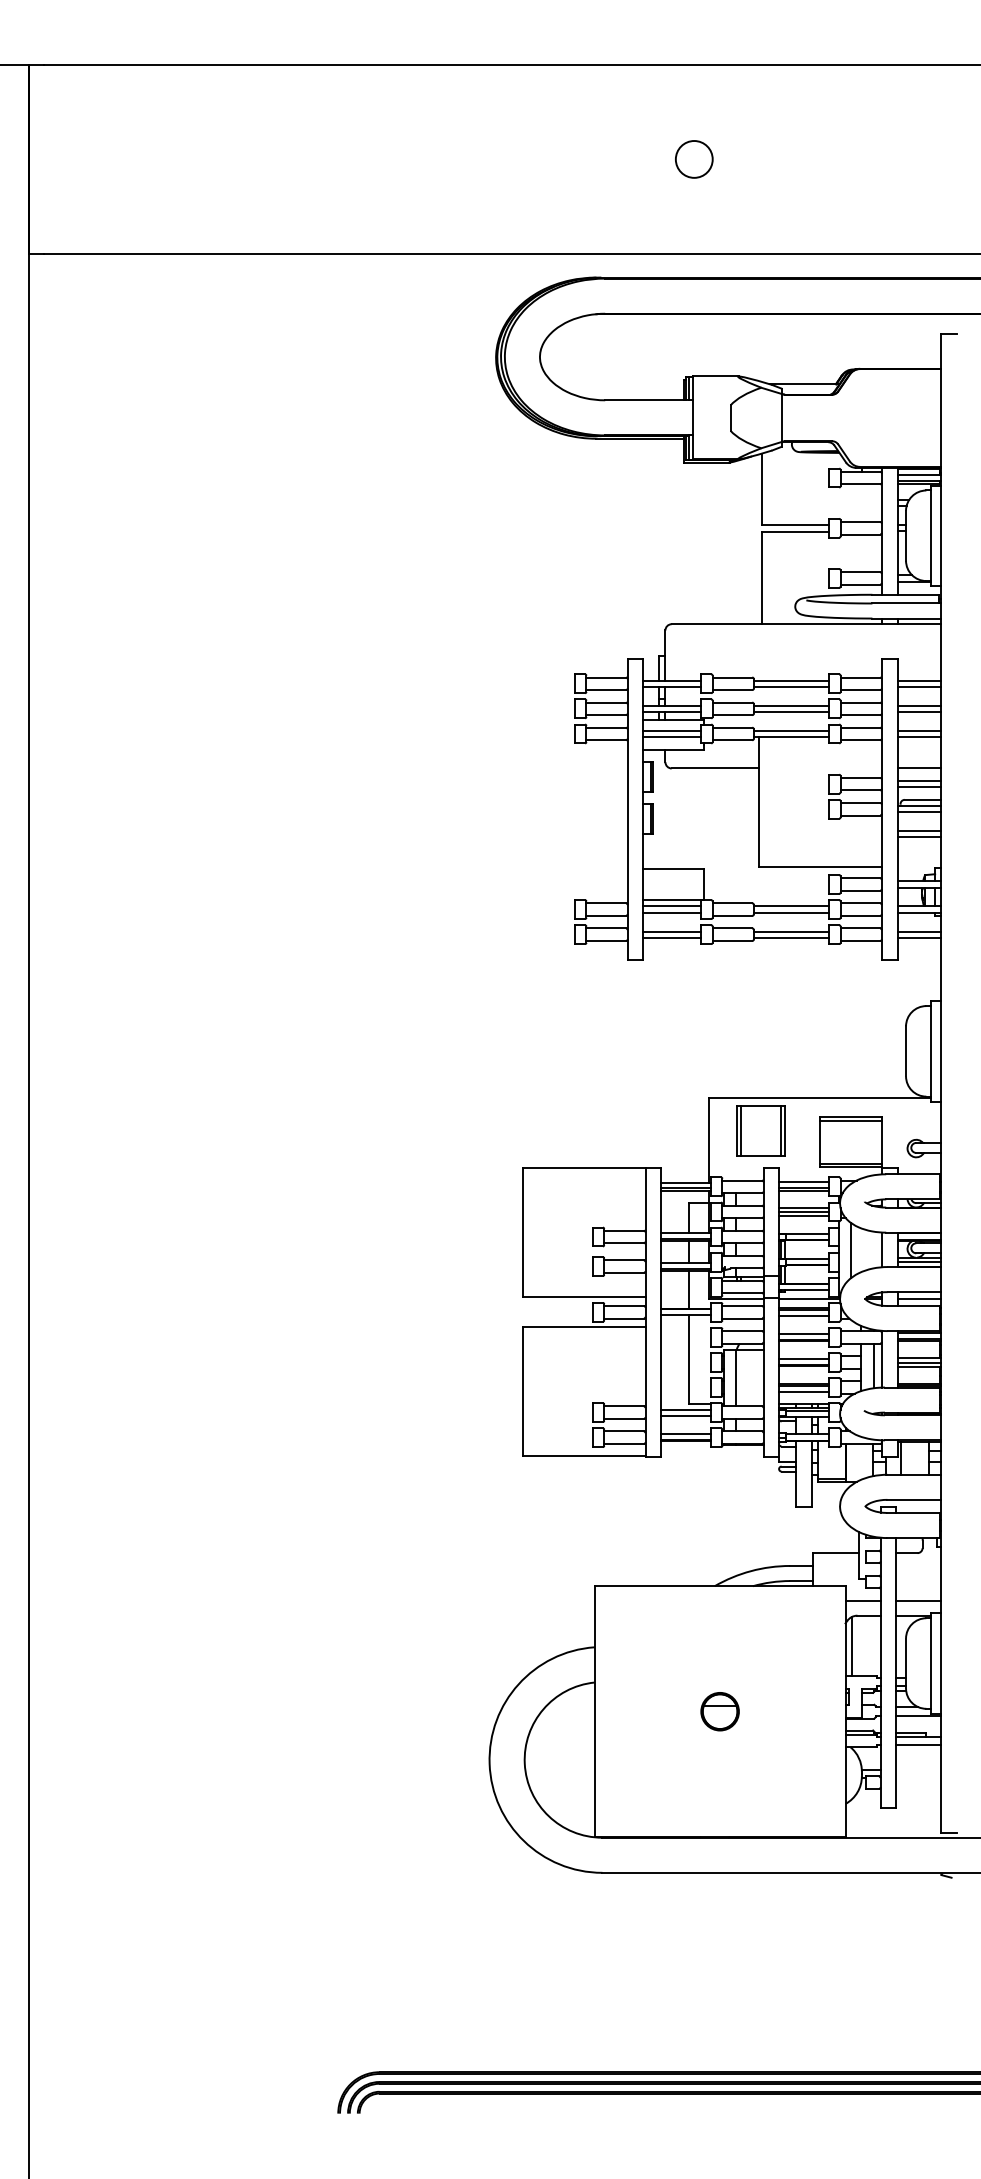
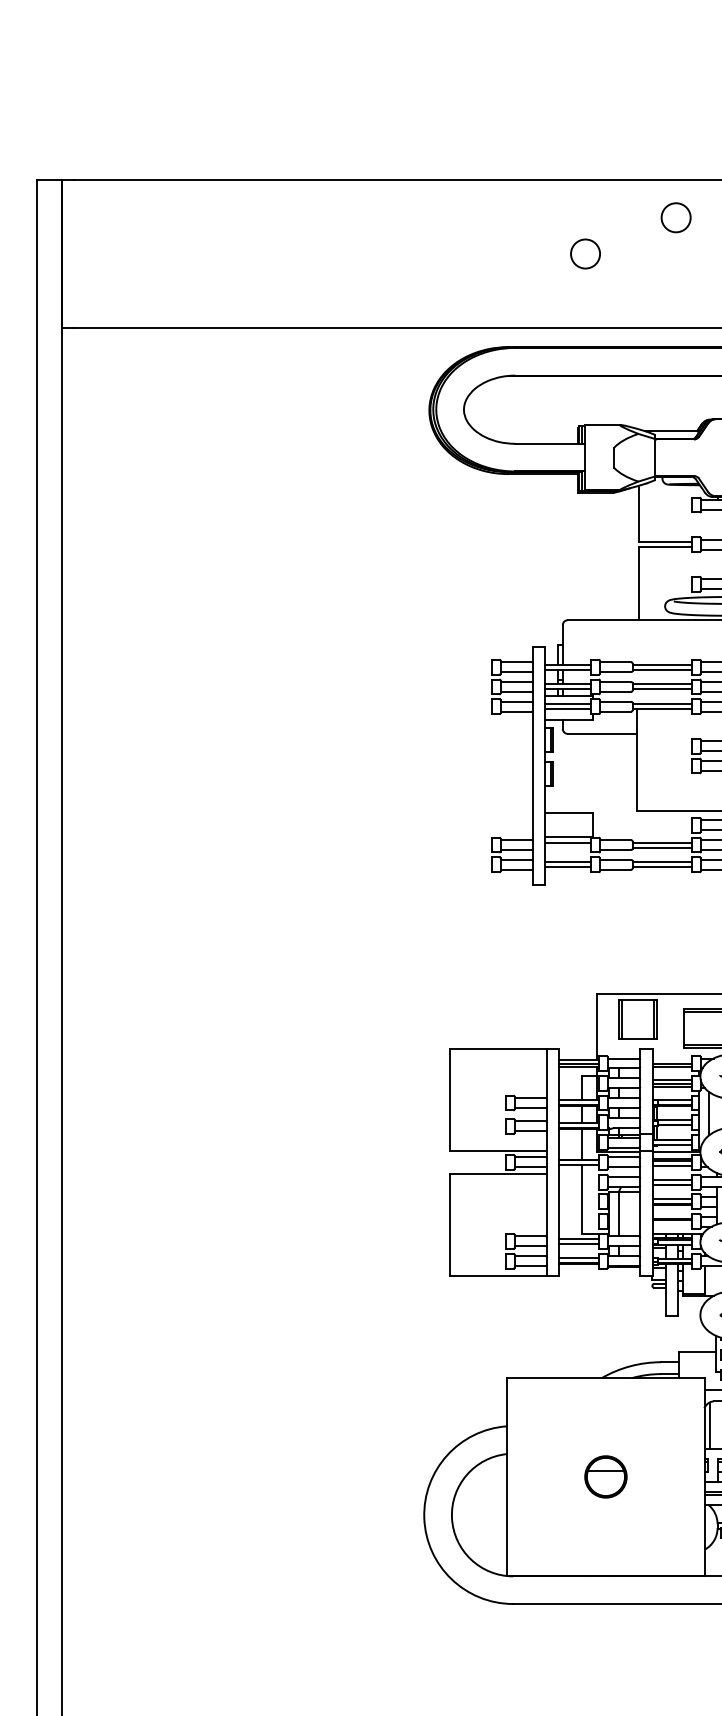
circle: (809, 113) -> (676, 217), added
line: (672, 912) -> (568, 847), removed
line: (804, 1182) -> (672, 1060), removed
line: (804, 1391) -> (672, 1224), removed
part: (719, 1711) -> (605, 1476), size x1.4

